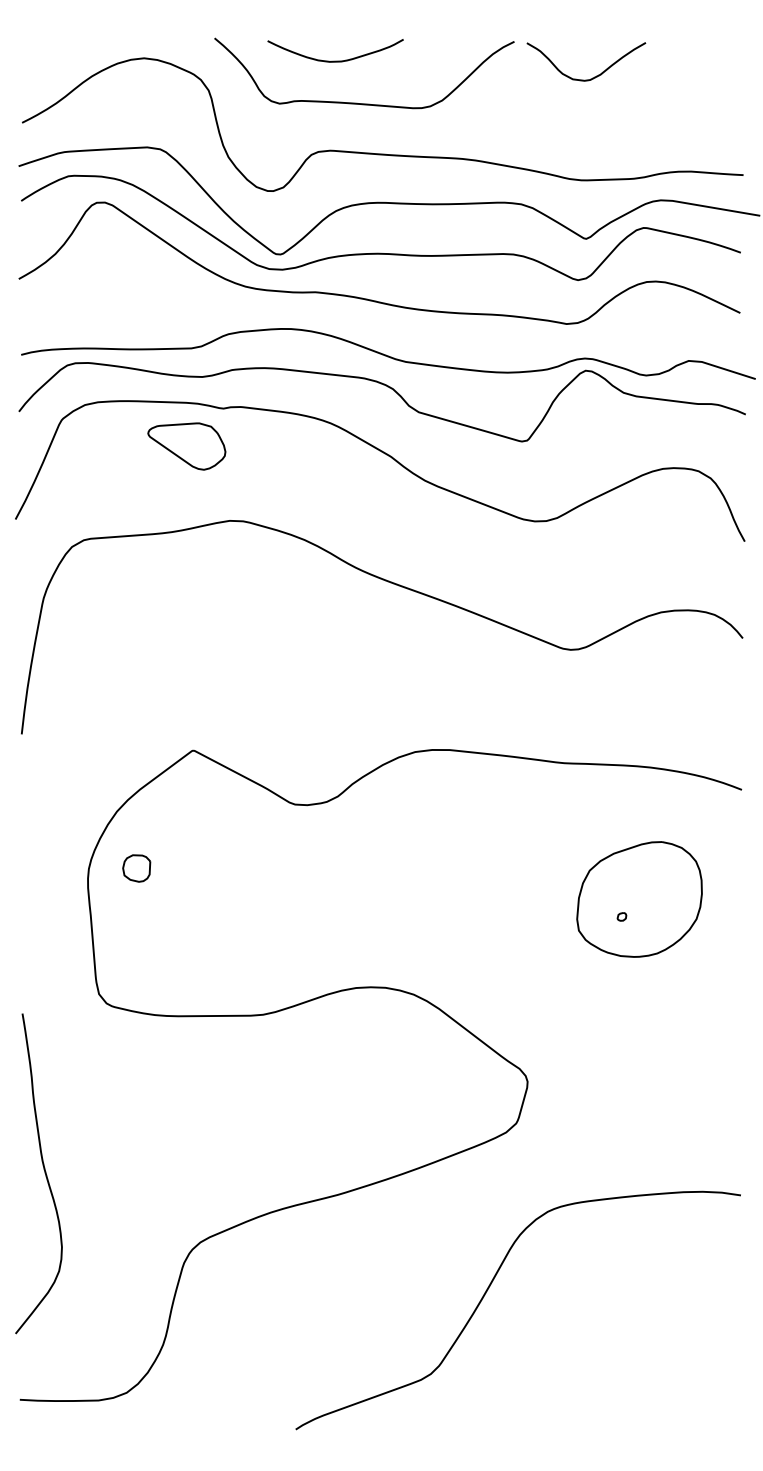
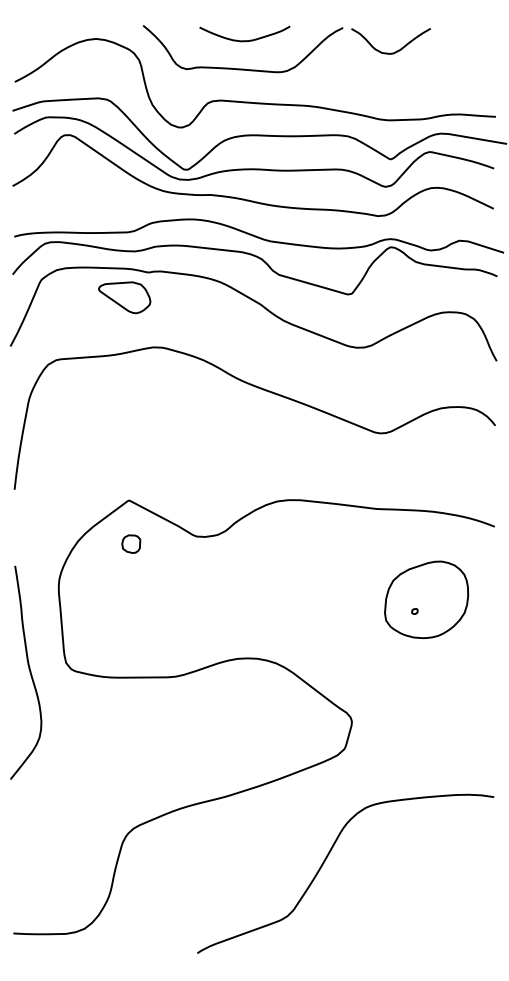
curve: (335, 60) -> (244, 40), moved
part: (137, 867) -> (131, 543), moved
curve: (44, 1173) -> (29, 672), moved

